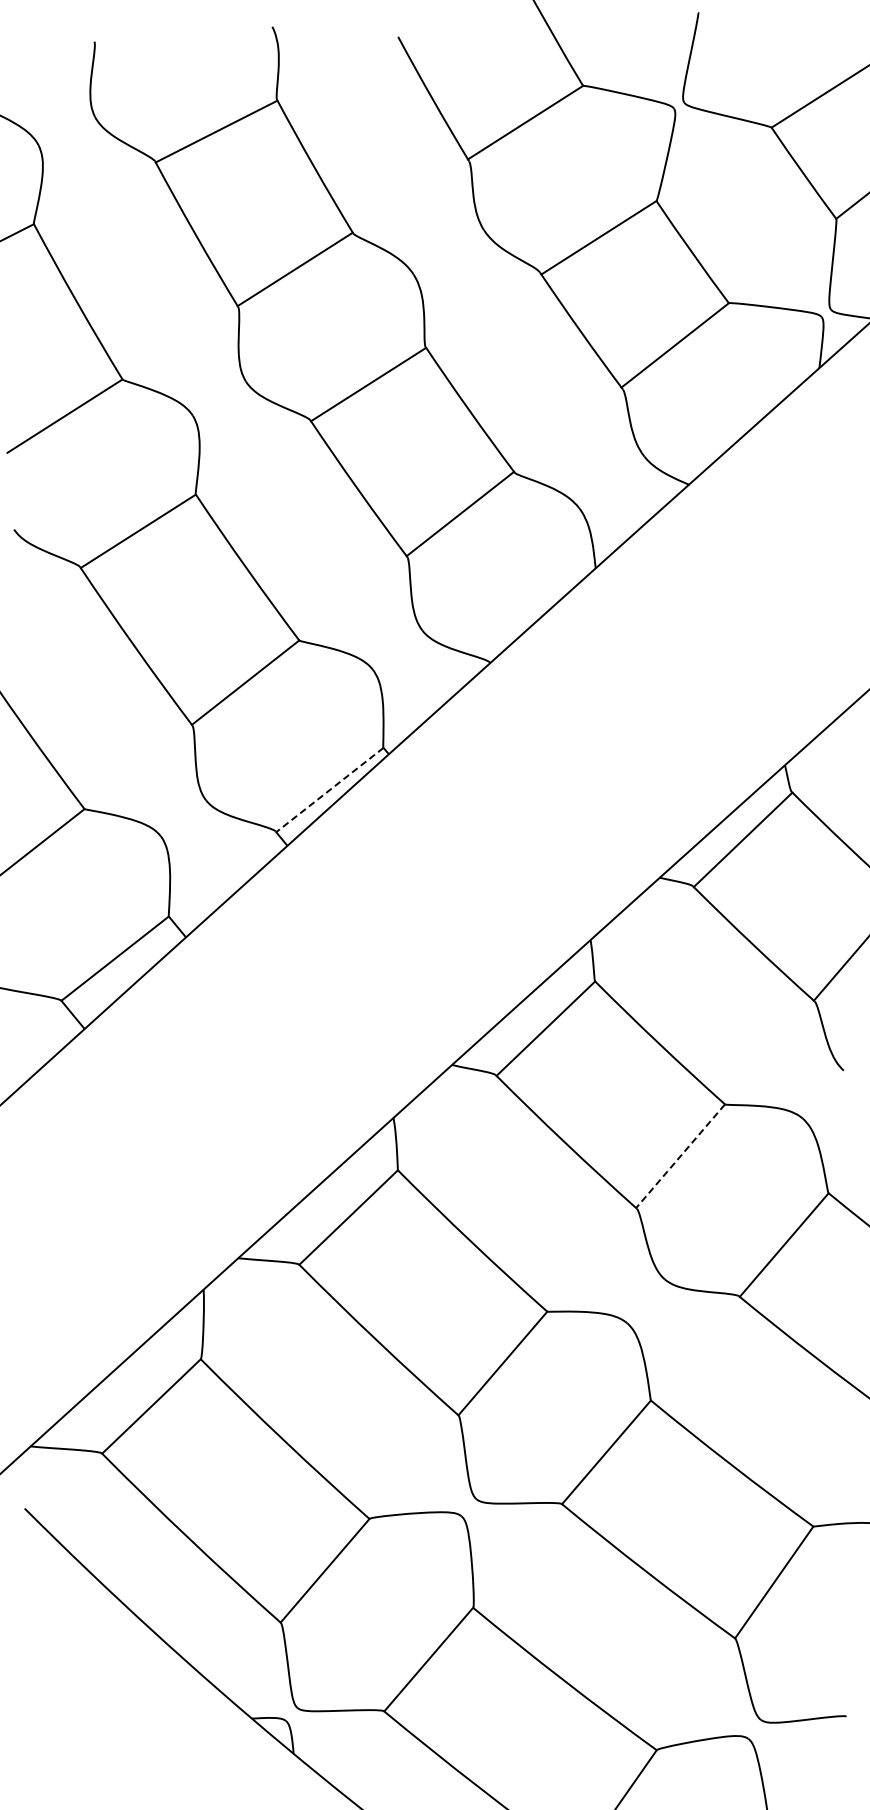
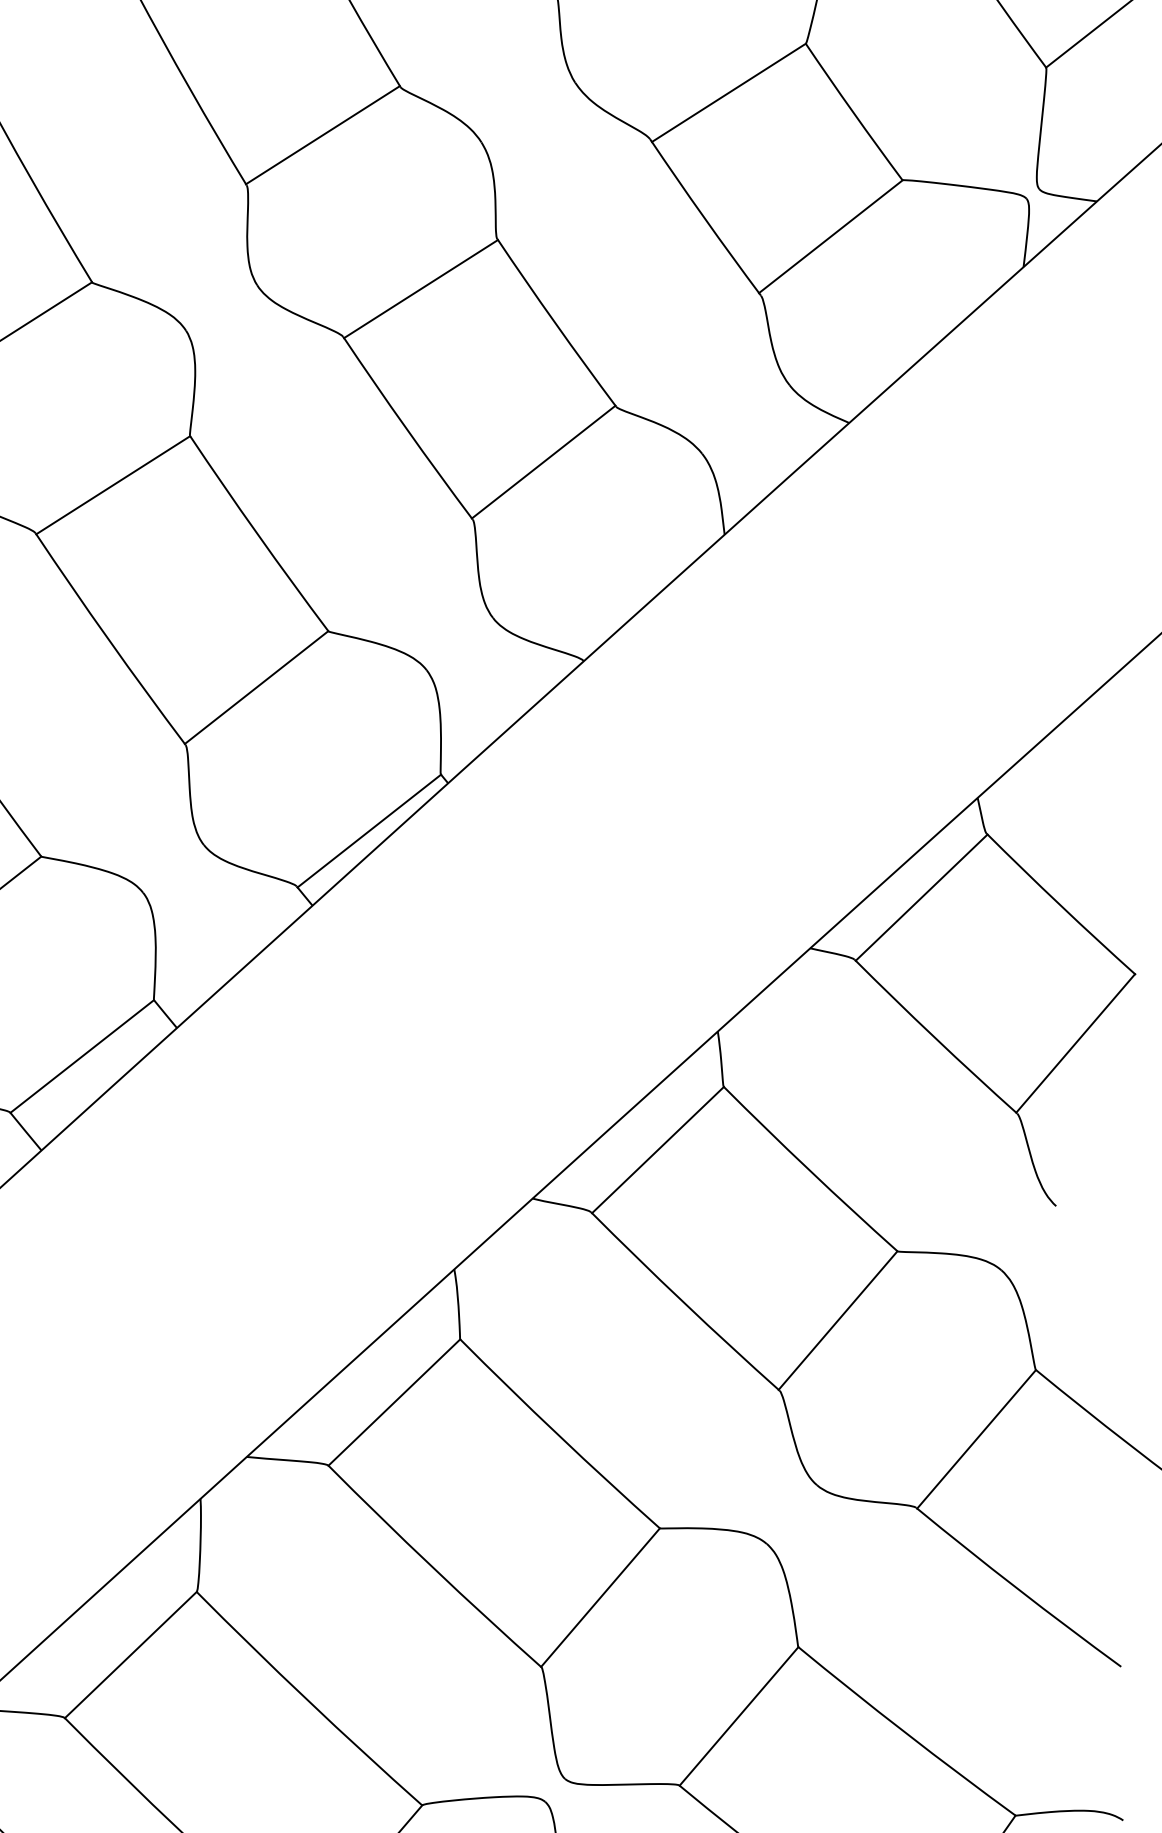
line: (329, 790) -> (368, 831), dashed -> solid
line: (680, 1156) -> (837, 1320), dashed -> solid

